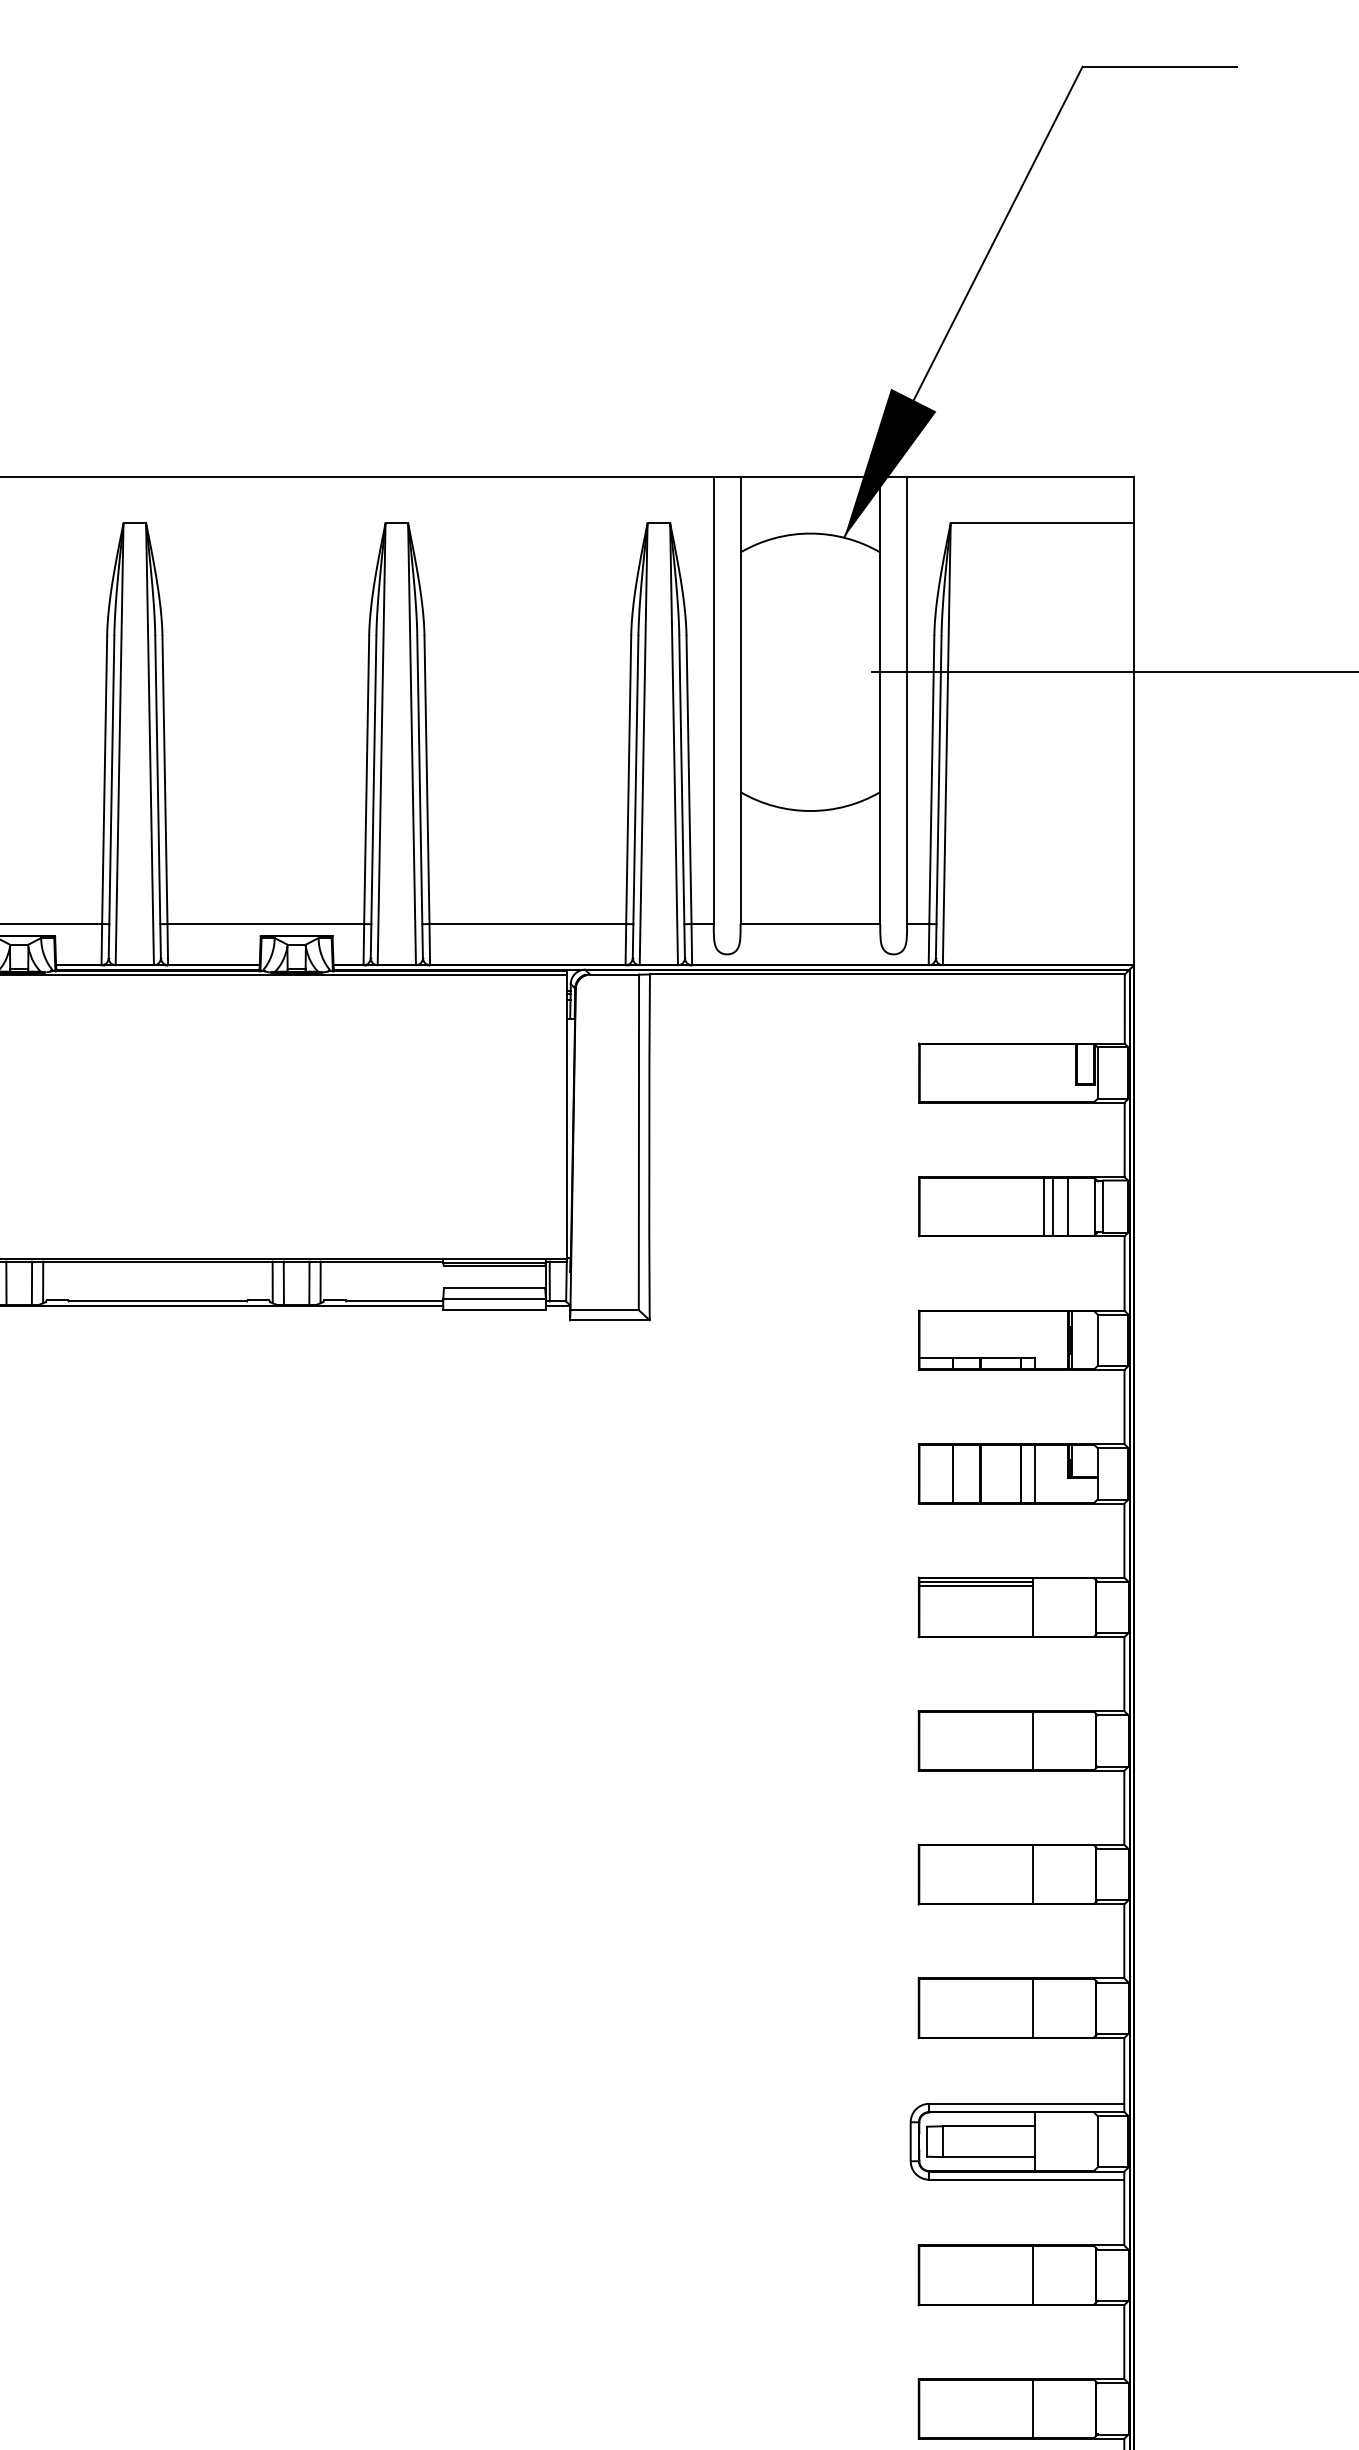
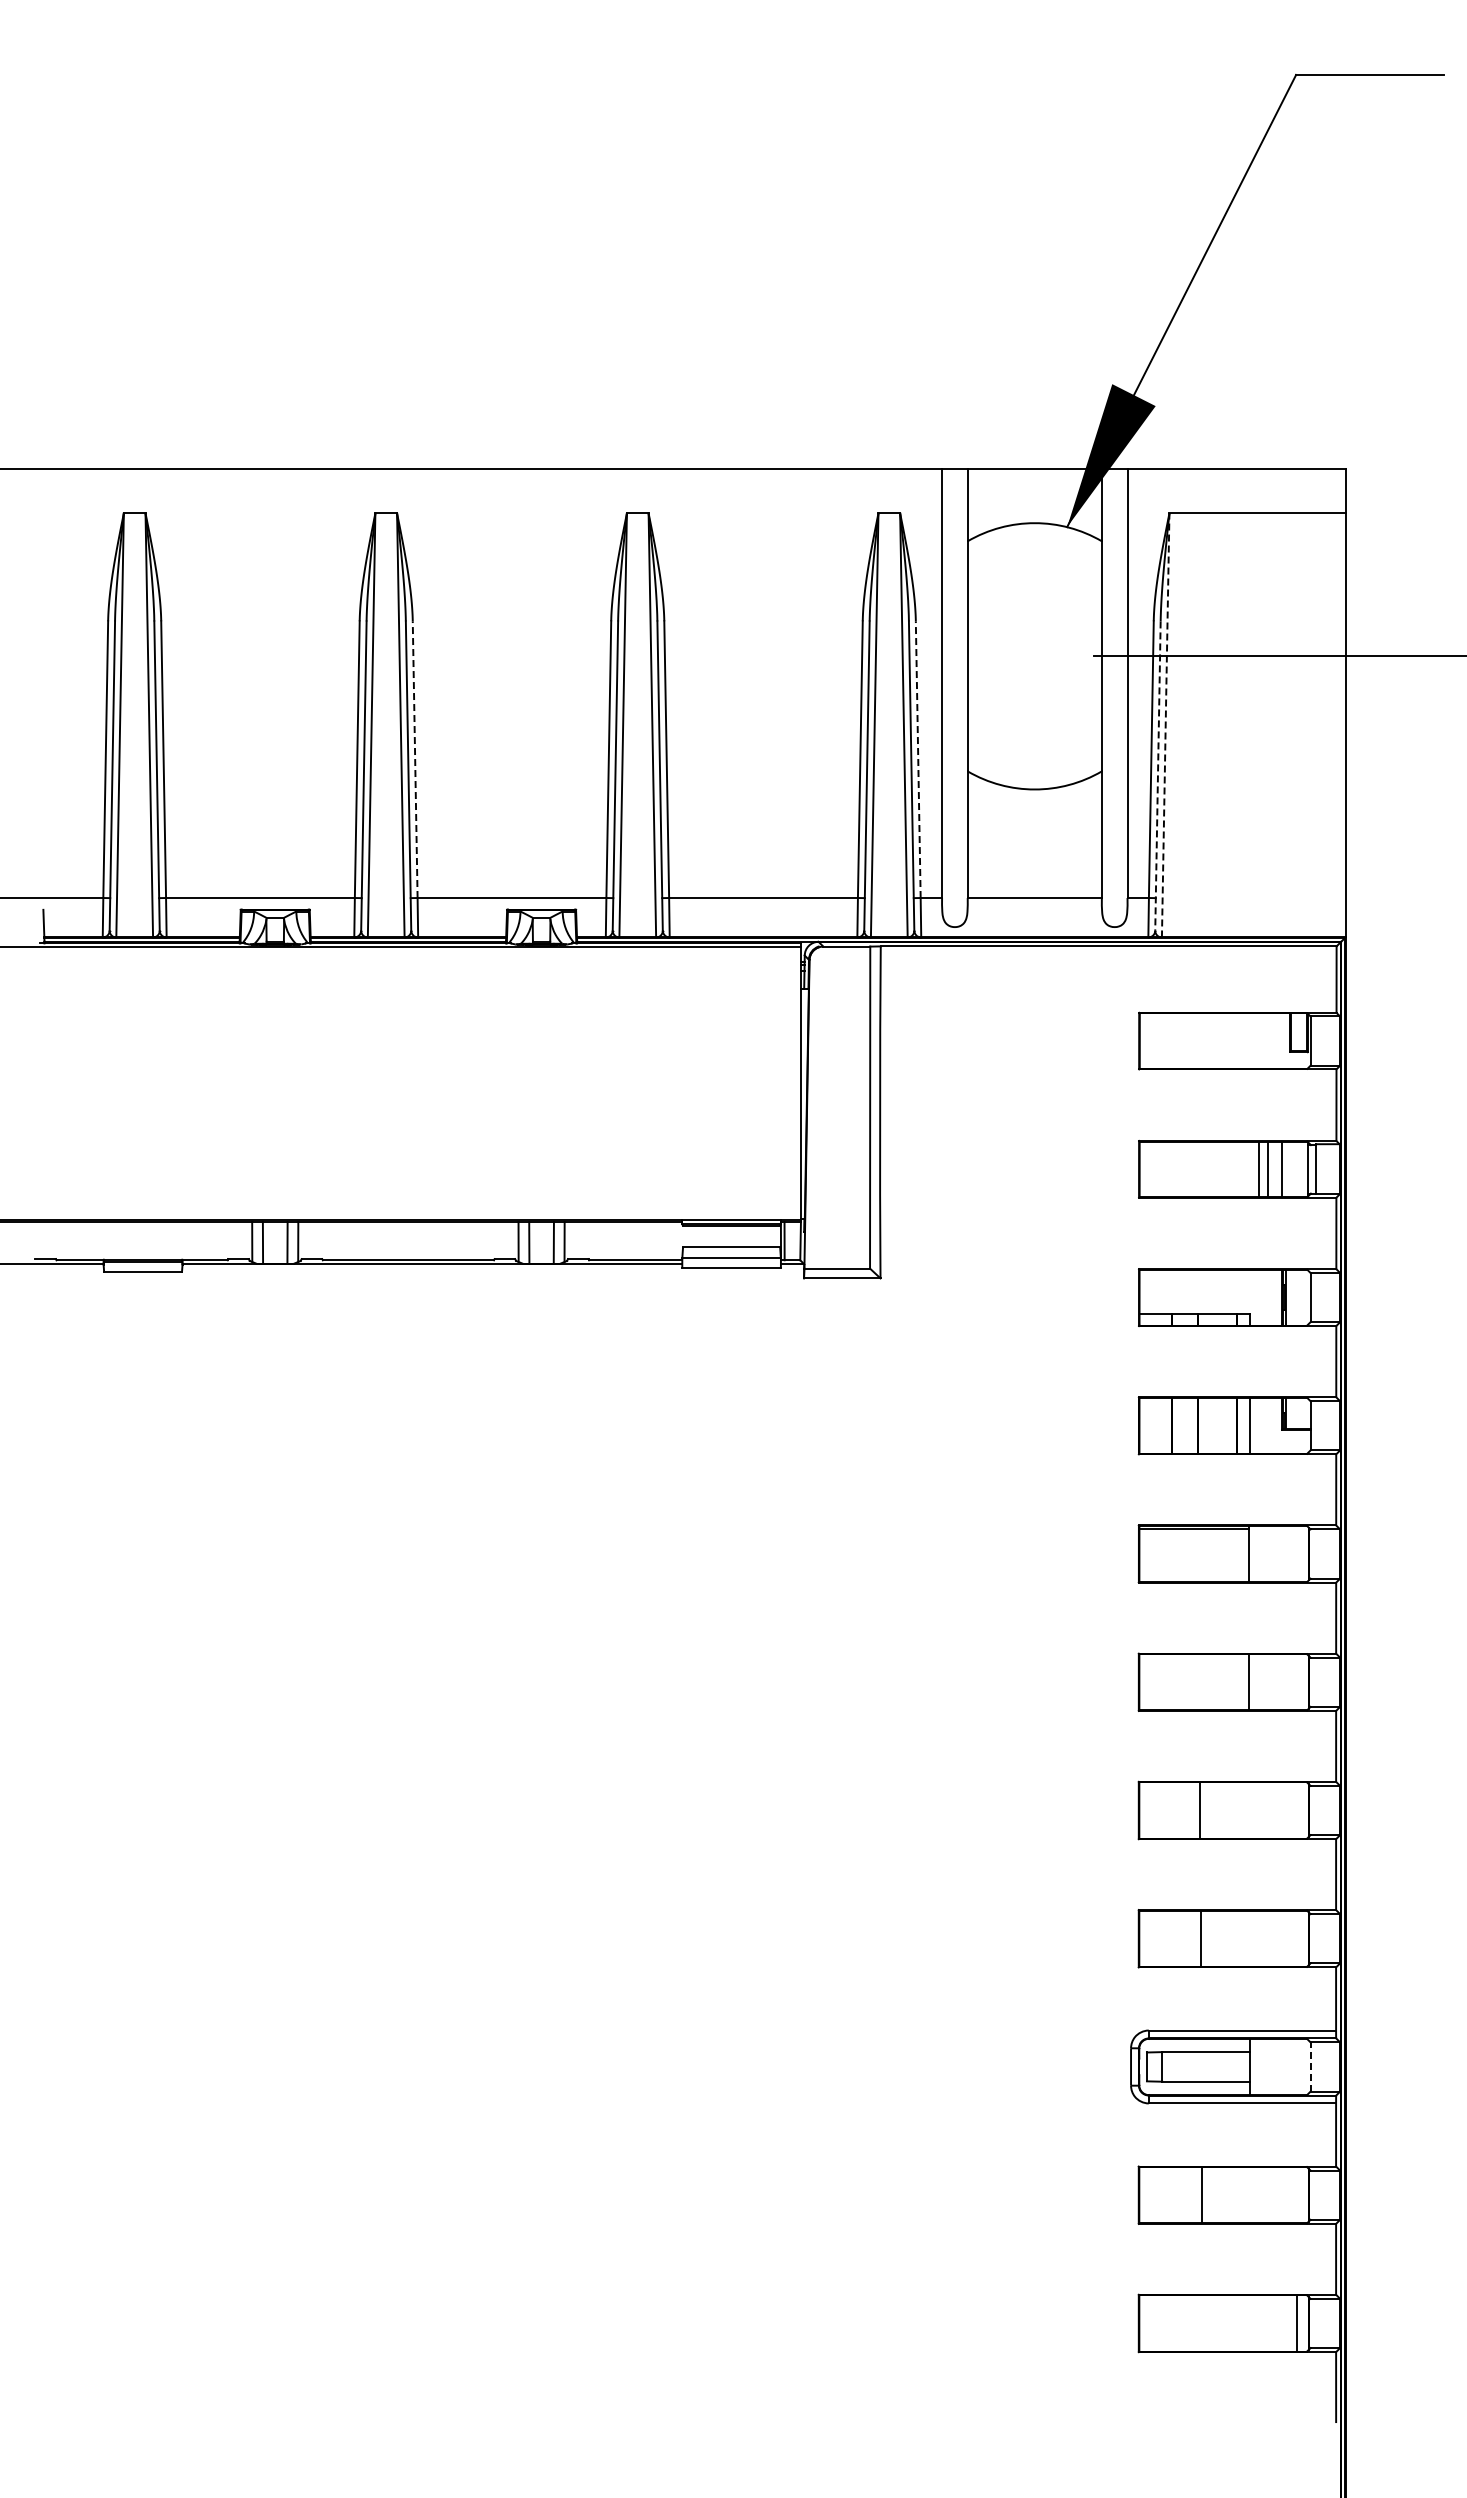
line: (946, 743) -> (1165, 724), solid -> dashed
line: (165, 779) -> (415, 759), solid -> dashed
line: (689, 779) -> (918, 759), solid -> dashed
line: (938, 797) -> (1157, 776), solid -> dashed
line: (975, 1586) -> (1193, 1533), removed
line: (1033, 1874) -> (1199, 1810), moved
line: (1033, 2007) -> (1200, 1938), moved
line: (1097, 2141) -> (1310, 2066), solid -> dashed
line: (1033, 2275) -> (1201, 2195), moved
line: (1033, 2408) -> (1296, 2323), moved

